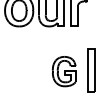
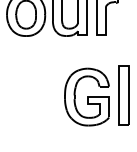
part: (63, 71) -> (86, 96), size x1.43

